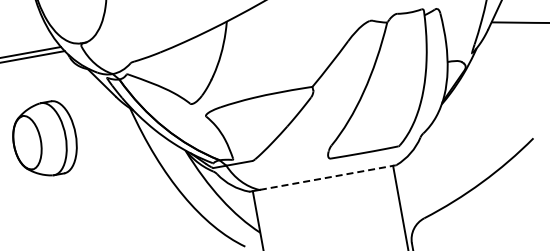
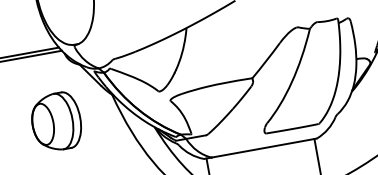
part: (44, 138) -> (56, 121), moved
line: (328, 177) -> (264, 147), dashed -> solid

